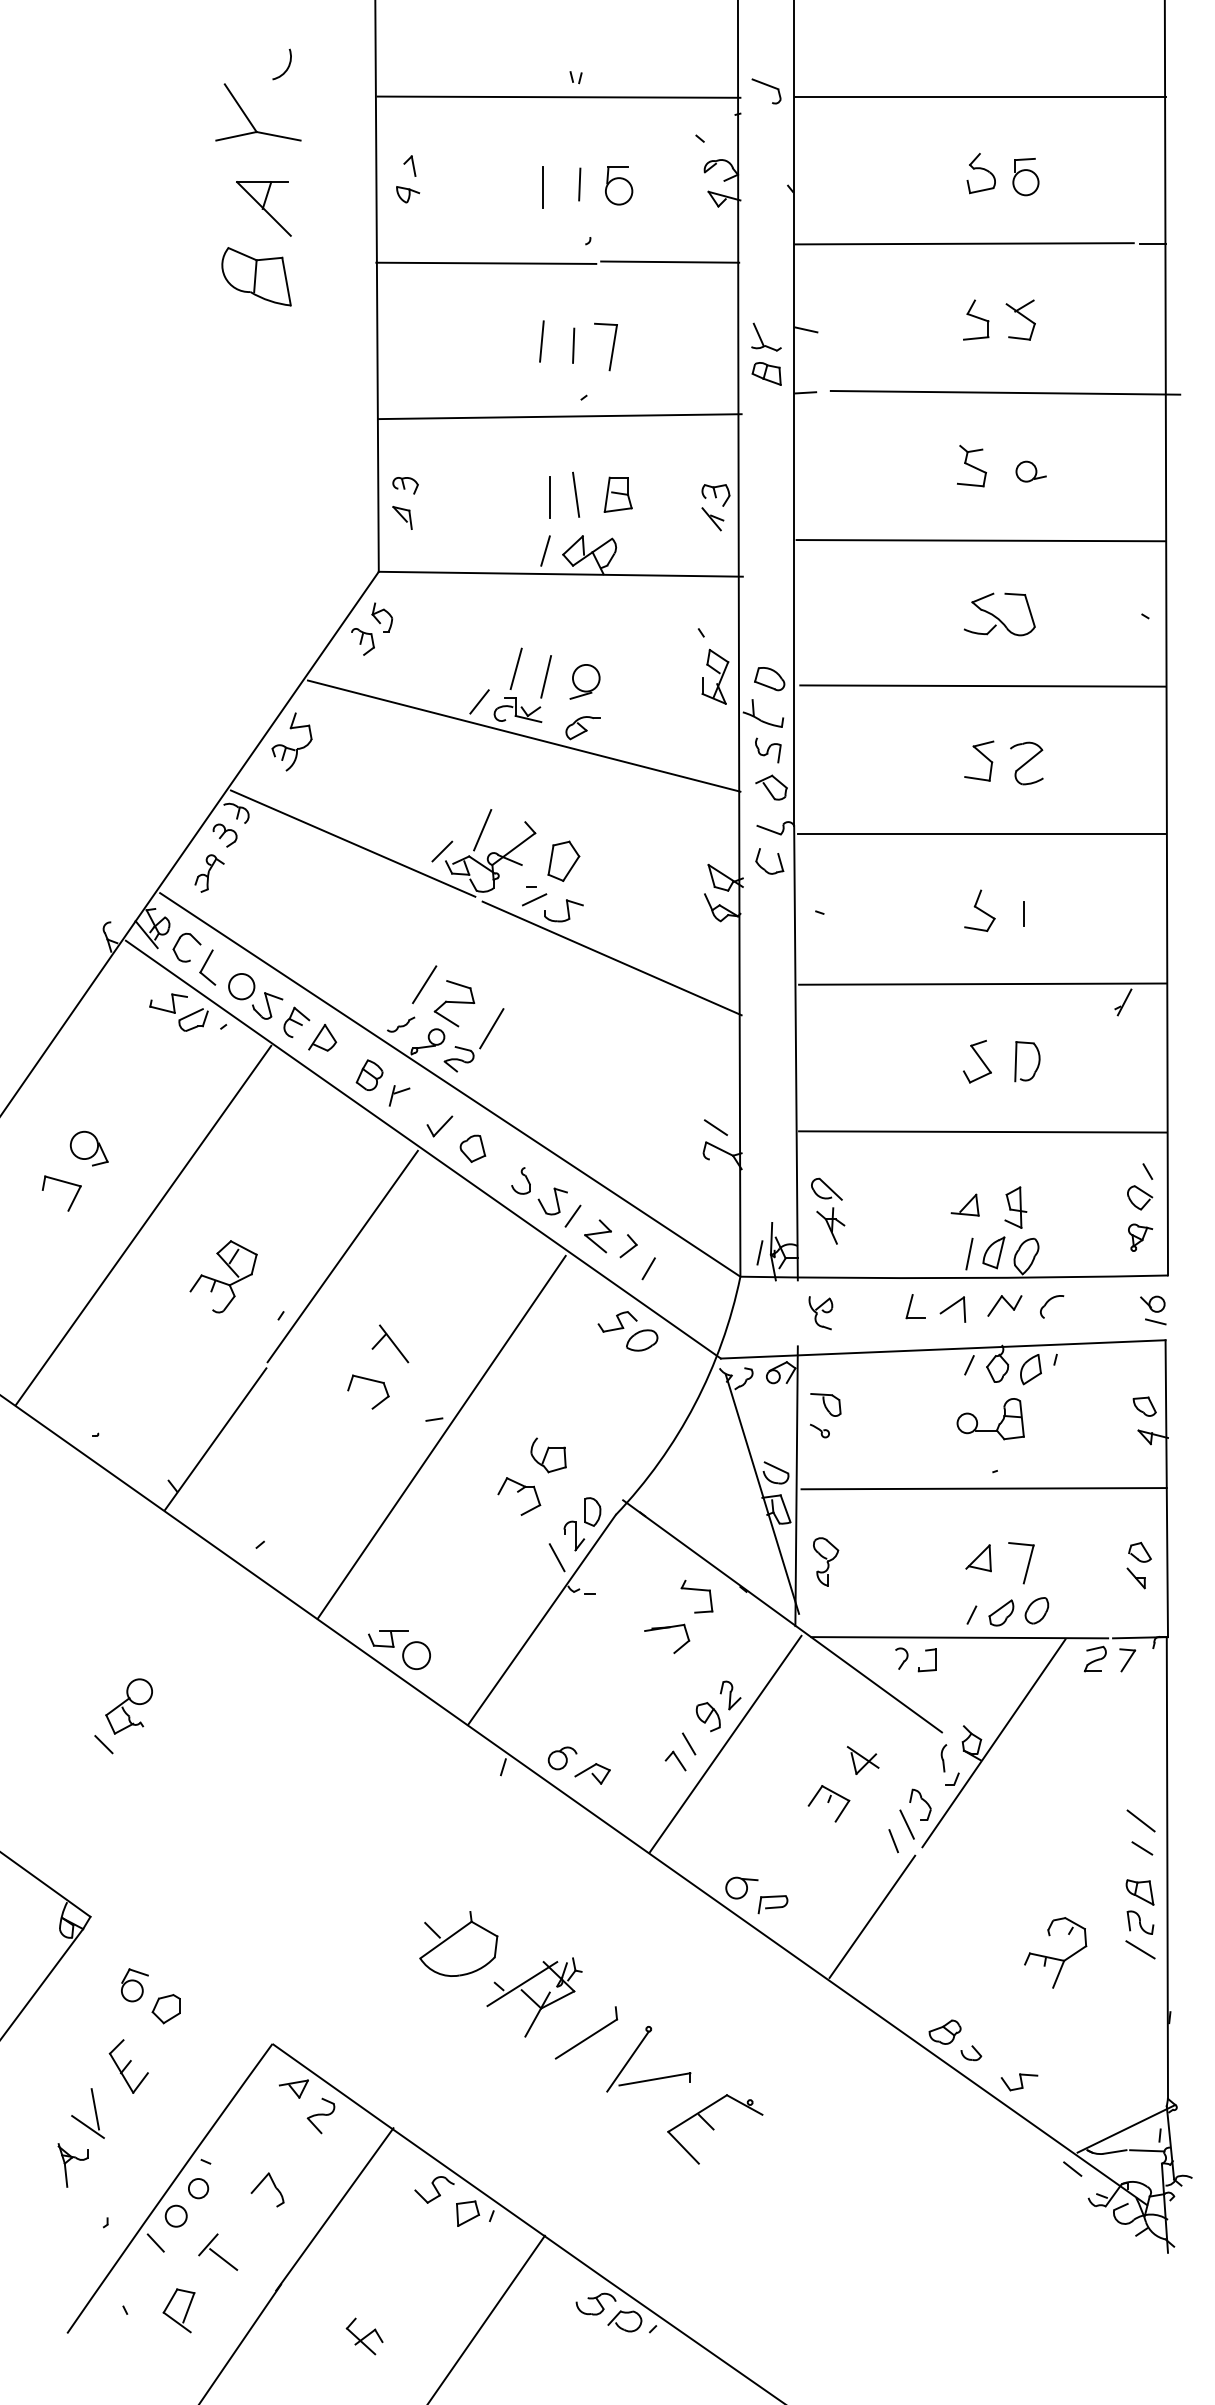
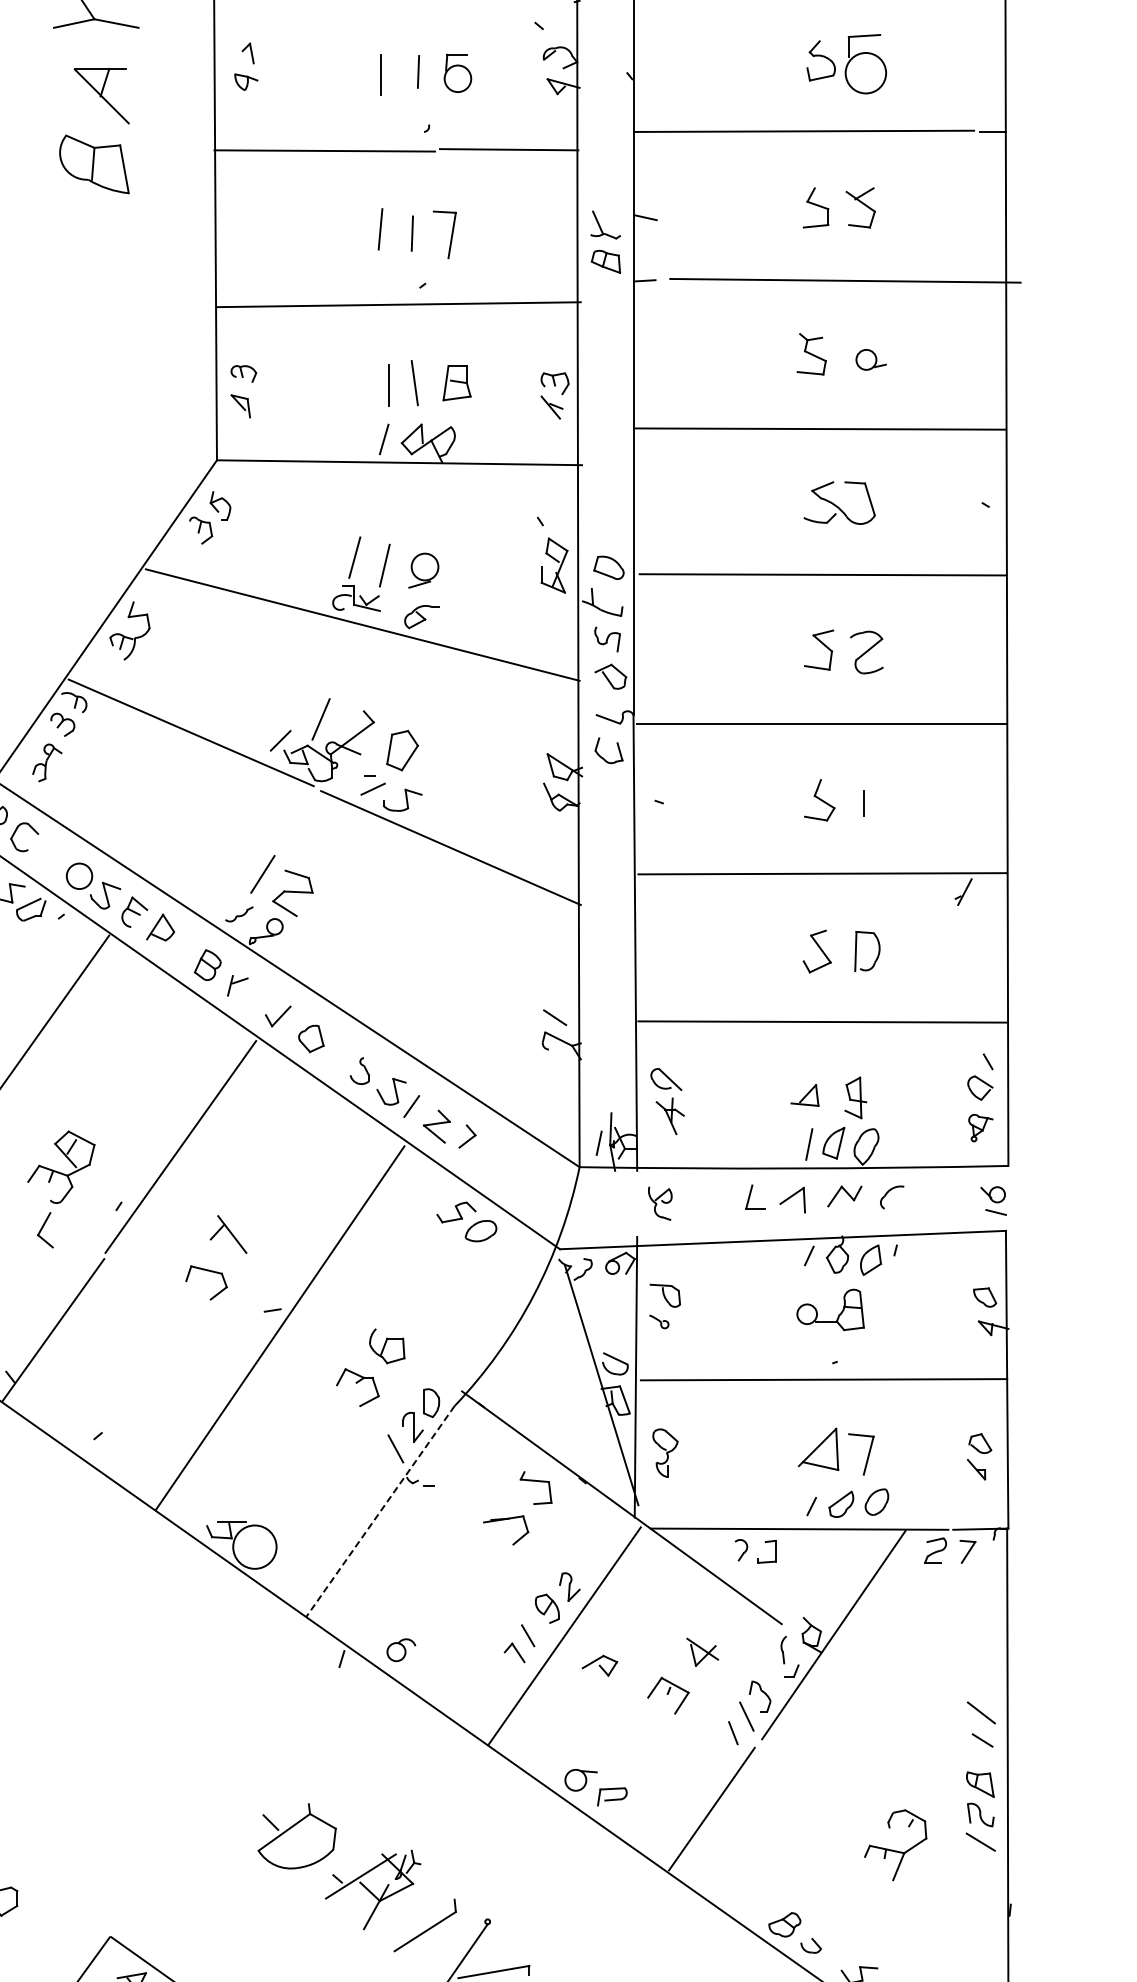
part: (1025, 177) -> (865, 64), size x1.6
line: (479, 701) -> (317, 590), removed
part: (207, 967) -> (45, 1230), moved
part: (481, 1043) -> (319, 933), removed
line: (648, 1268) -> (487, 1158), removed
part: (978, 1558) -> (818, 1449), size x1.6
line: (541, 1620) -> (380, 1511), solid -> dashed
circle: (416, 1655) -> (254, 1547), size x1.6
part: (592, 1773) -> (599, 1665), moved

